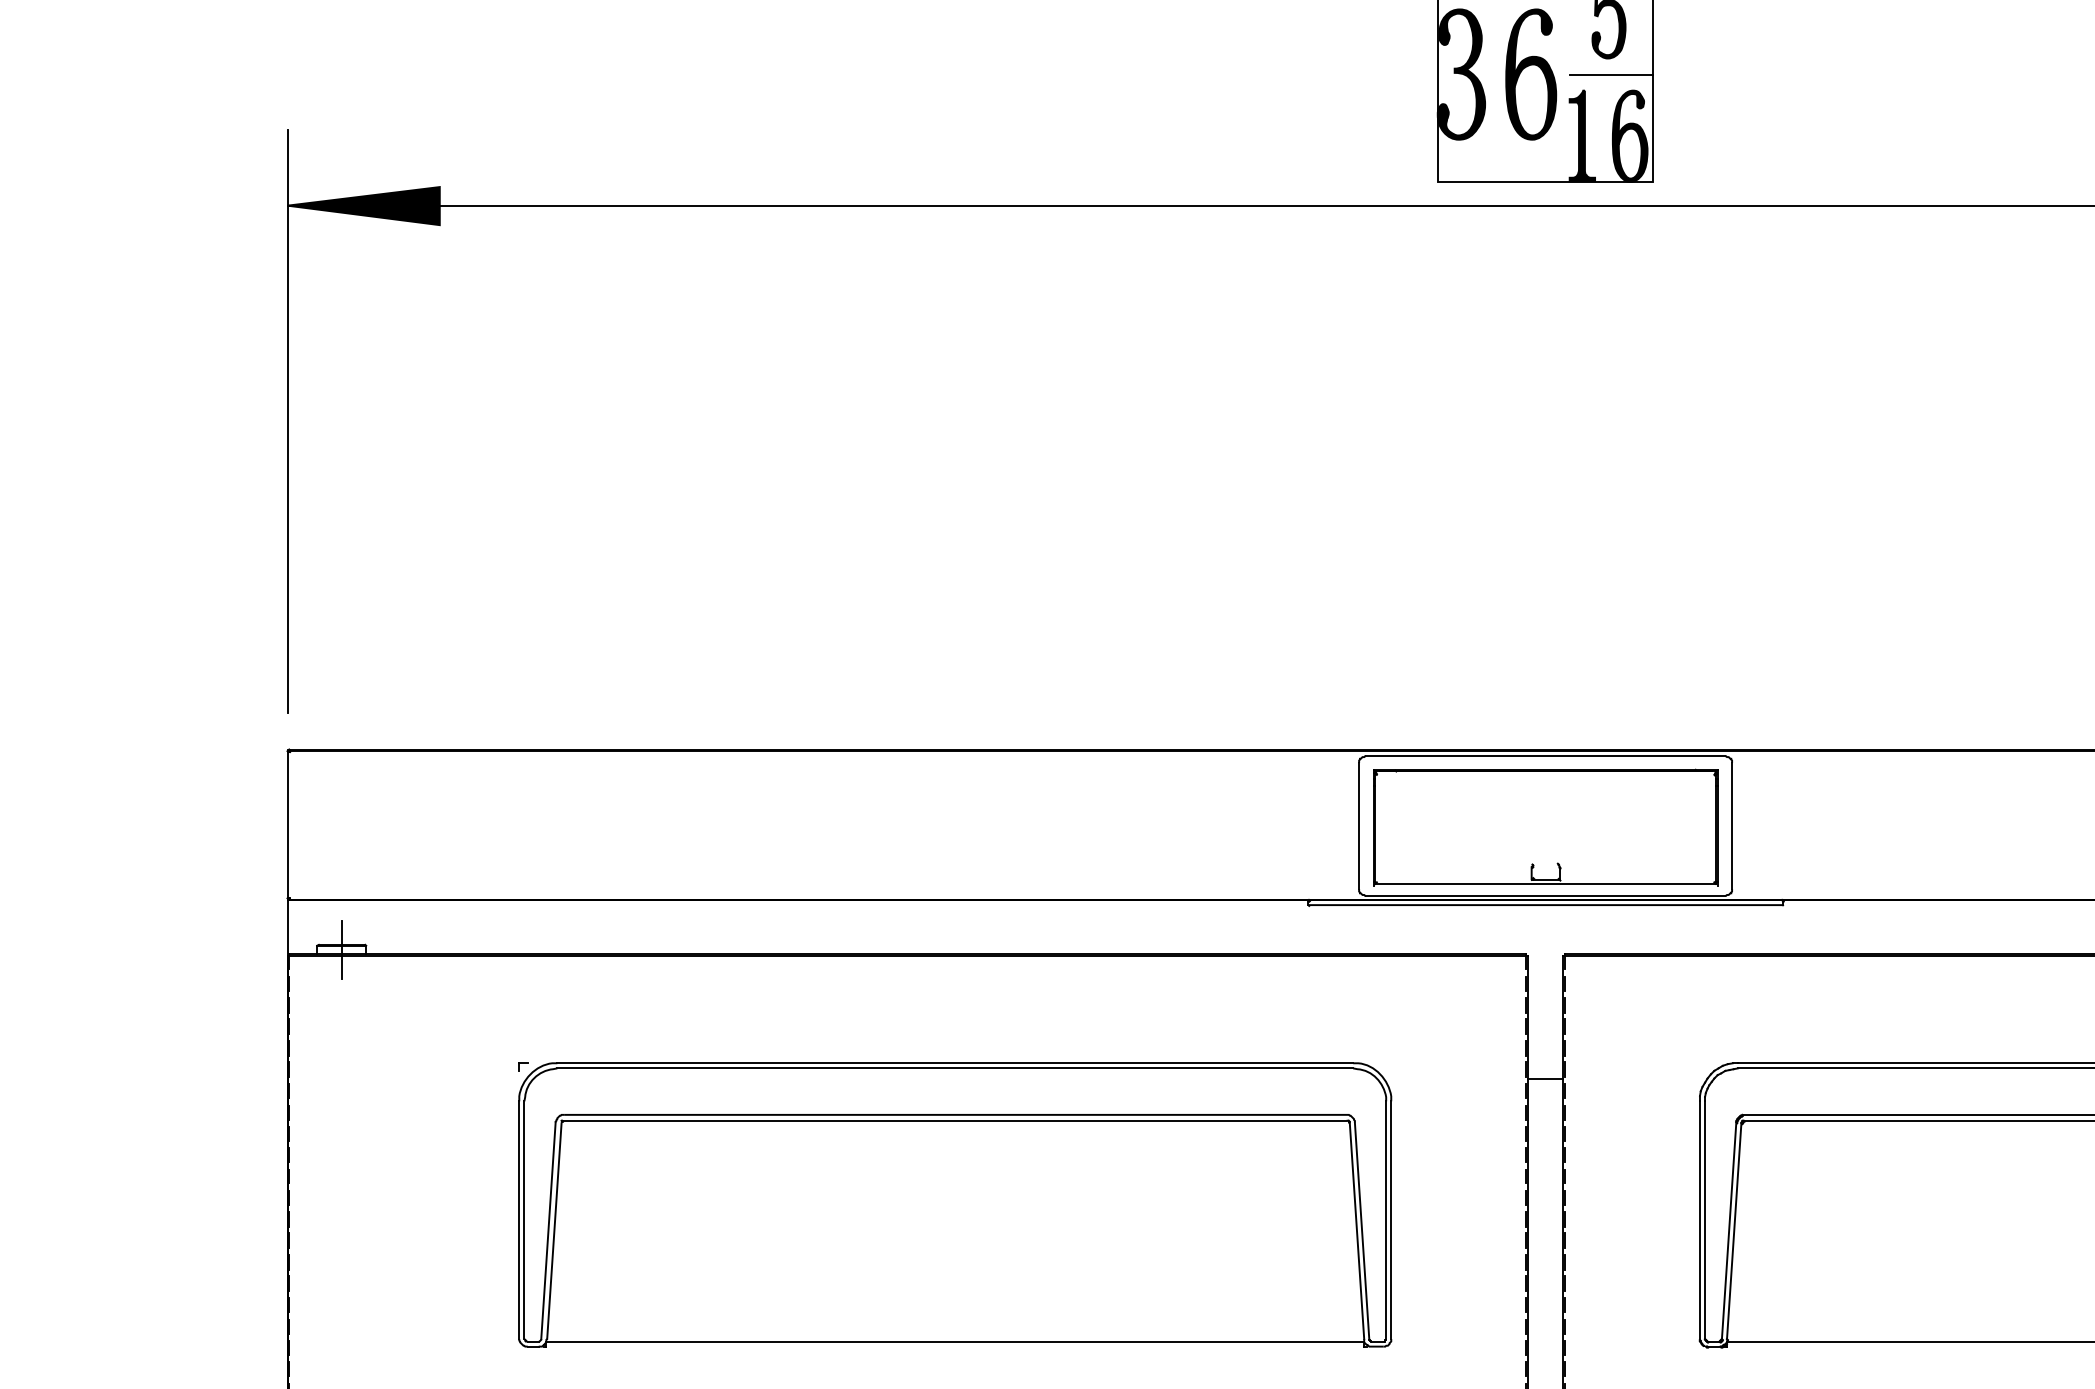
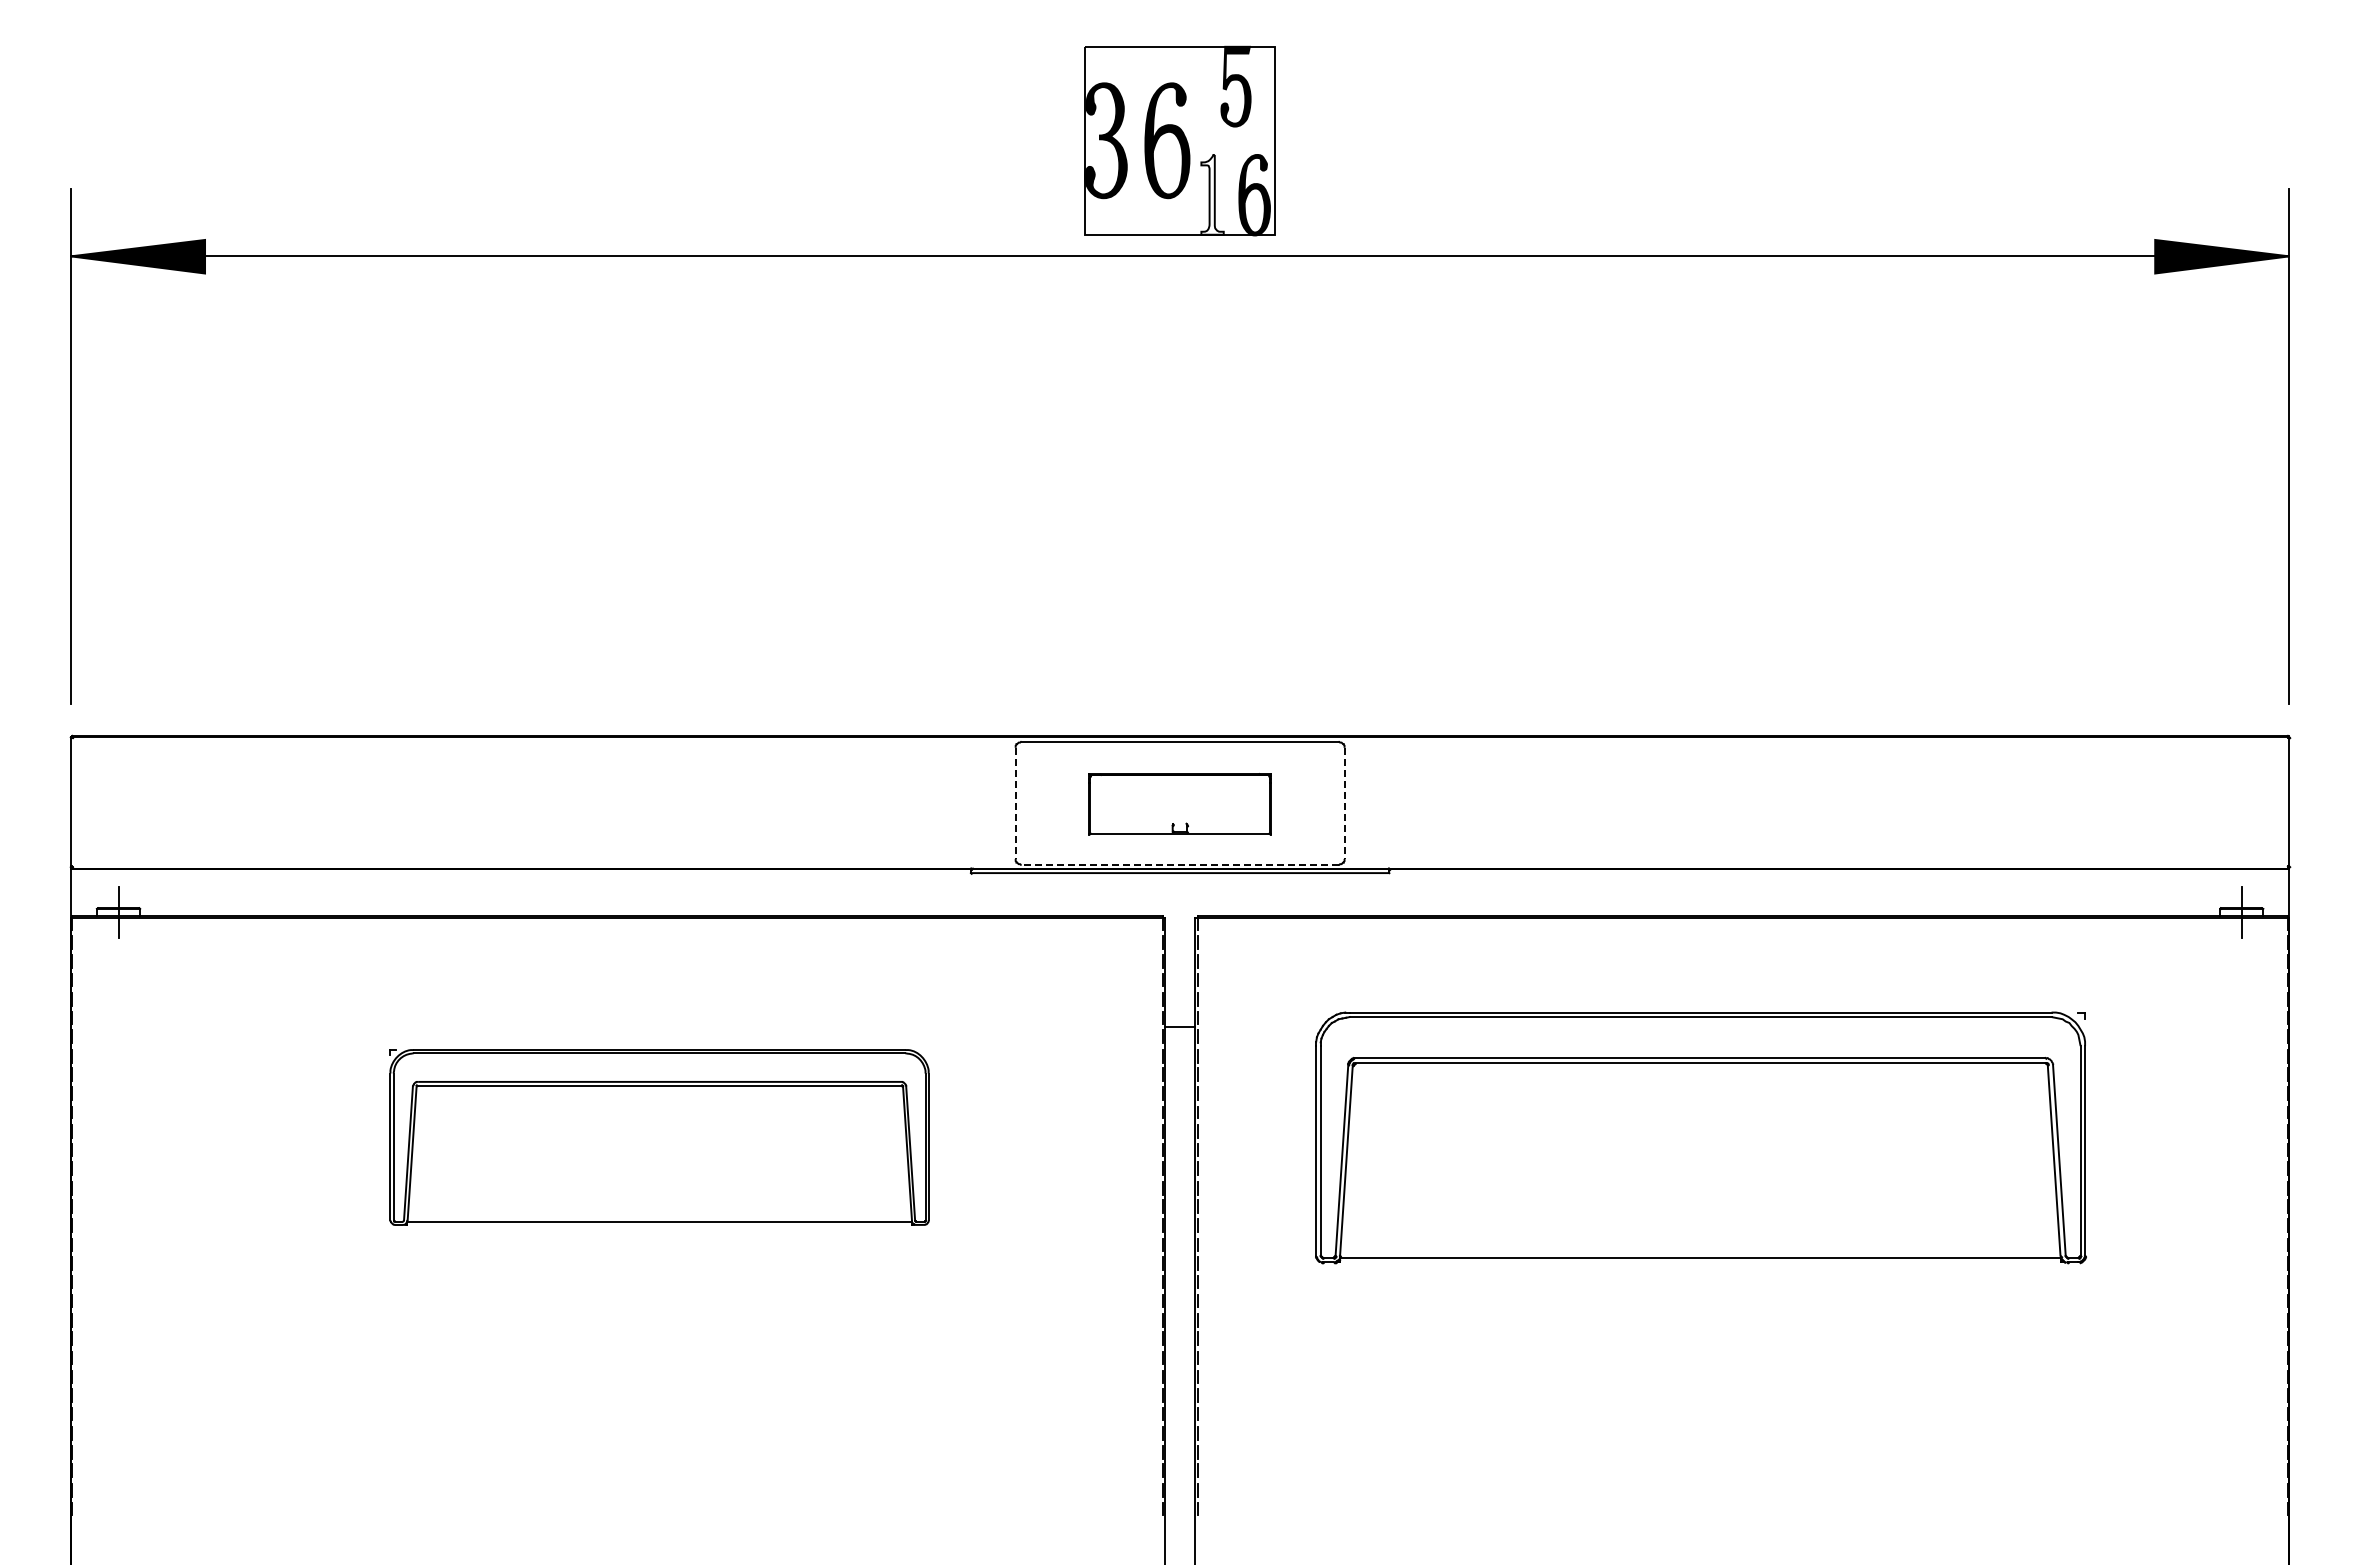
line: (1611, 74) -> (1238, 140), removed
fill: (1582, 135) -> (1212, 194), removed
line: (1358, 826) -> (1015, 803), solid -> dashed
line: (1732, 826) -> (1344, 803), solid -> dashed
part: (1544, 827) -> (1179, 804), size x0.6
line: (1544, 895) -> (1179, 864), solid -> dashed
part: (955, 1204) -> (659, 1137), size x0.7

